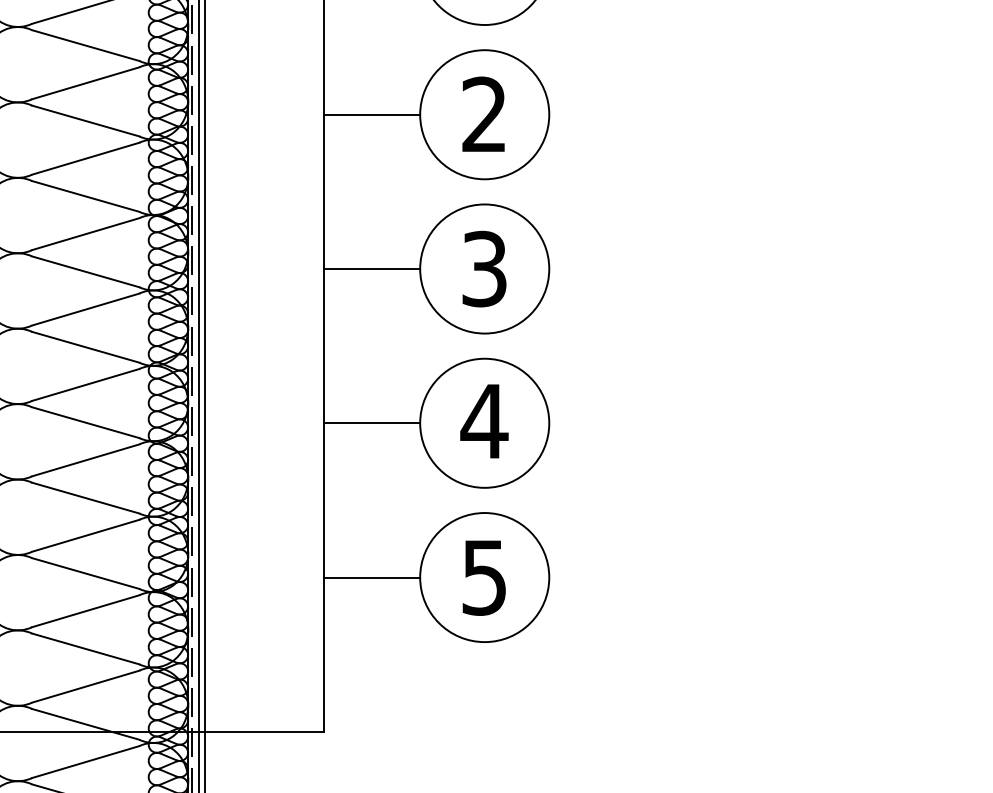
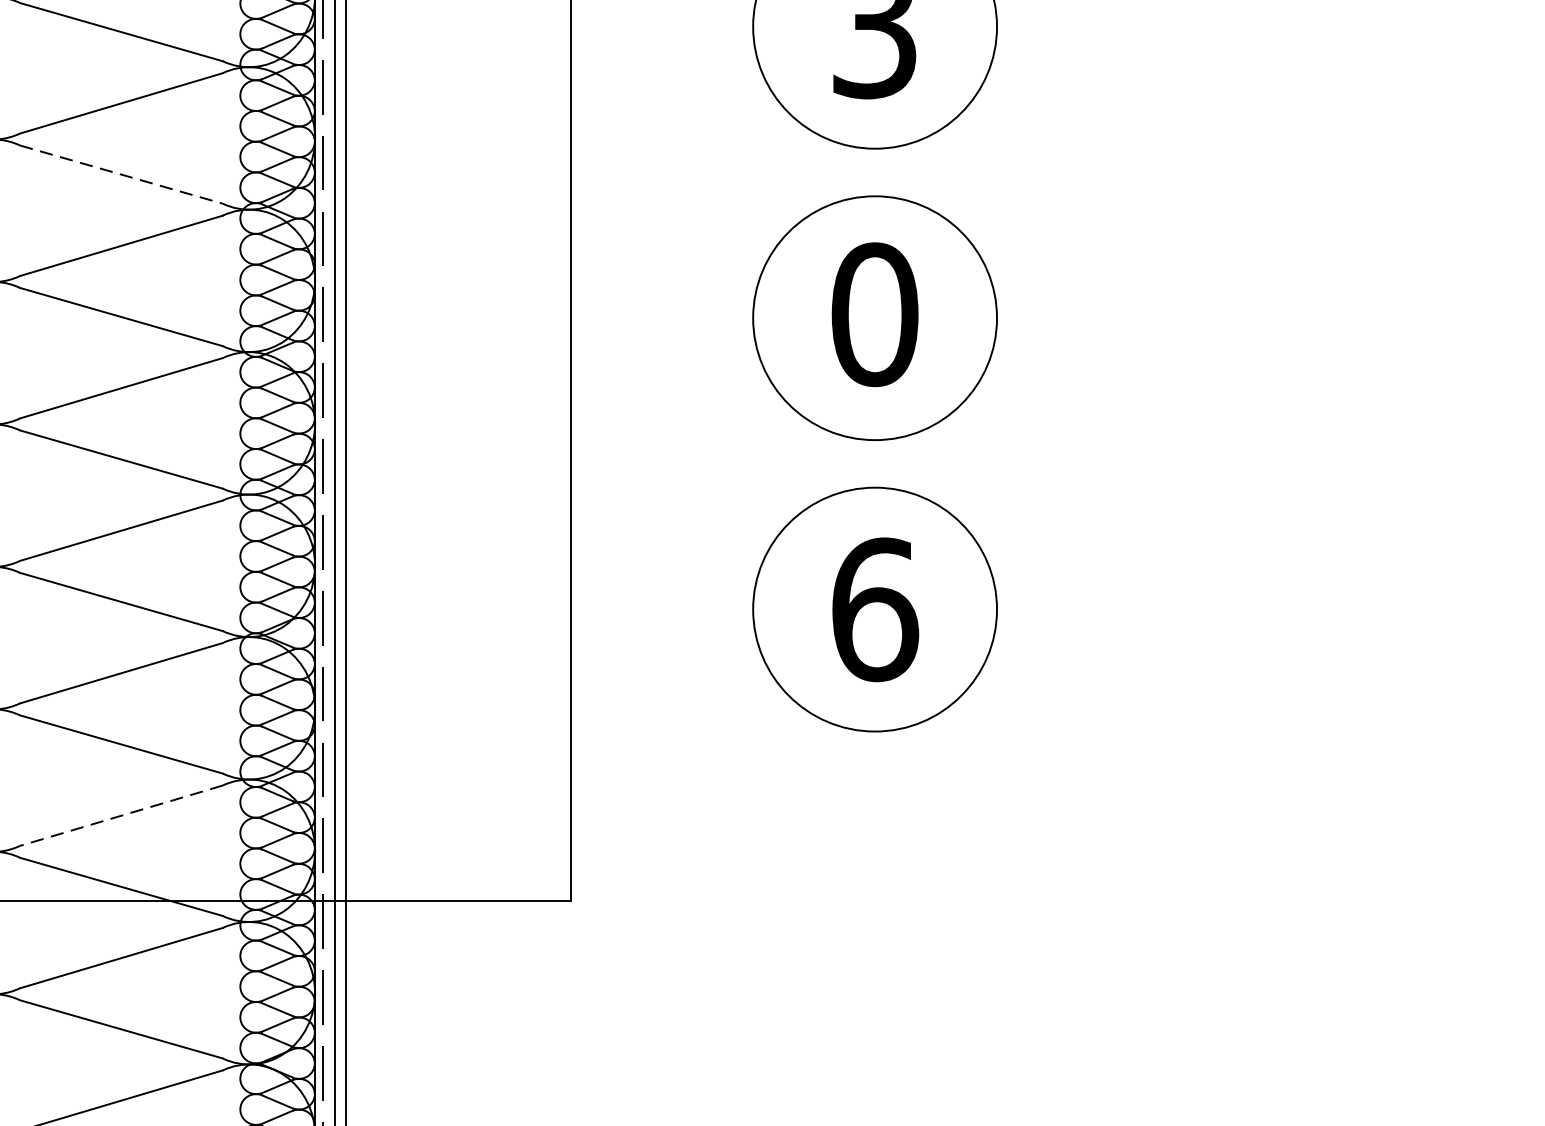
line: (371, 269) -> (661, 27), removed
line: (85, 347) -> (120, 175), solid -> dashed
text: (484, 421) -> (874, 314), 4 -> 0
line: (371, 423) -> (661, 318), removed
line: (371, 577) -> (661, 609), removed
text: (484, 577) -> (874, 609), 5 -> 6
line: (85, 686) -> (120, 815), solid -> dashed

